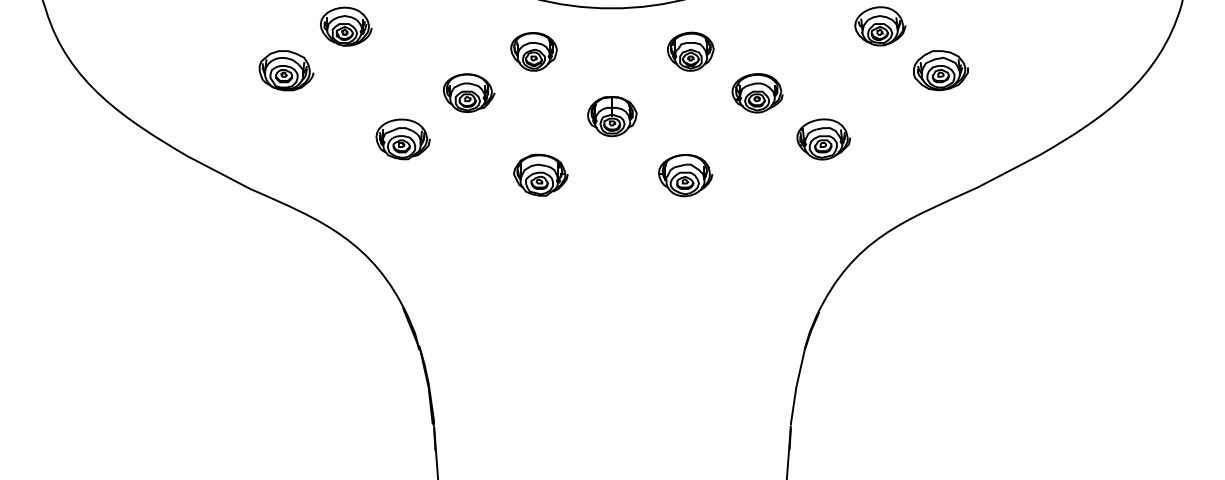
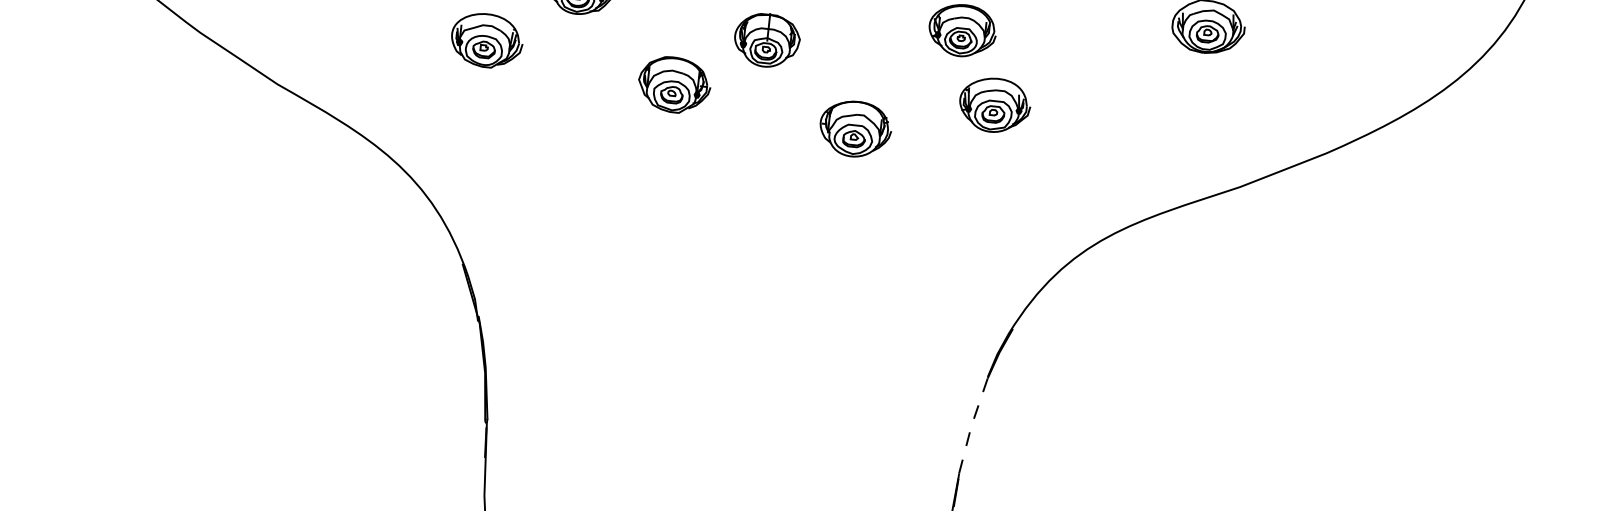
part: (823, 139) -> (994, 105), moved
part: (540, 174) -> (674, 84), moved
line: (796, 387) -> (971, 425), solid -> dashed

